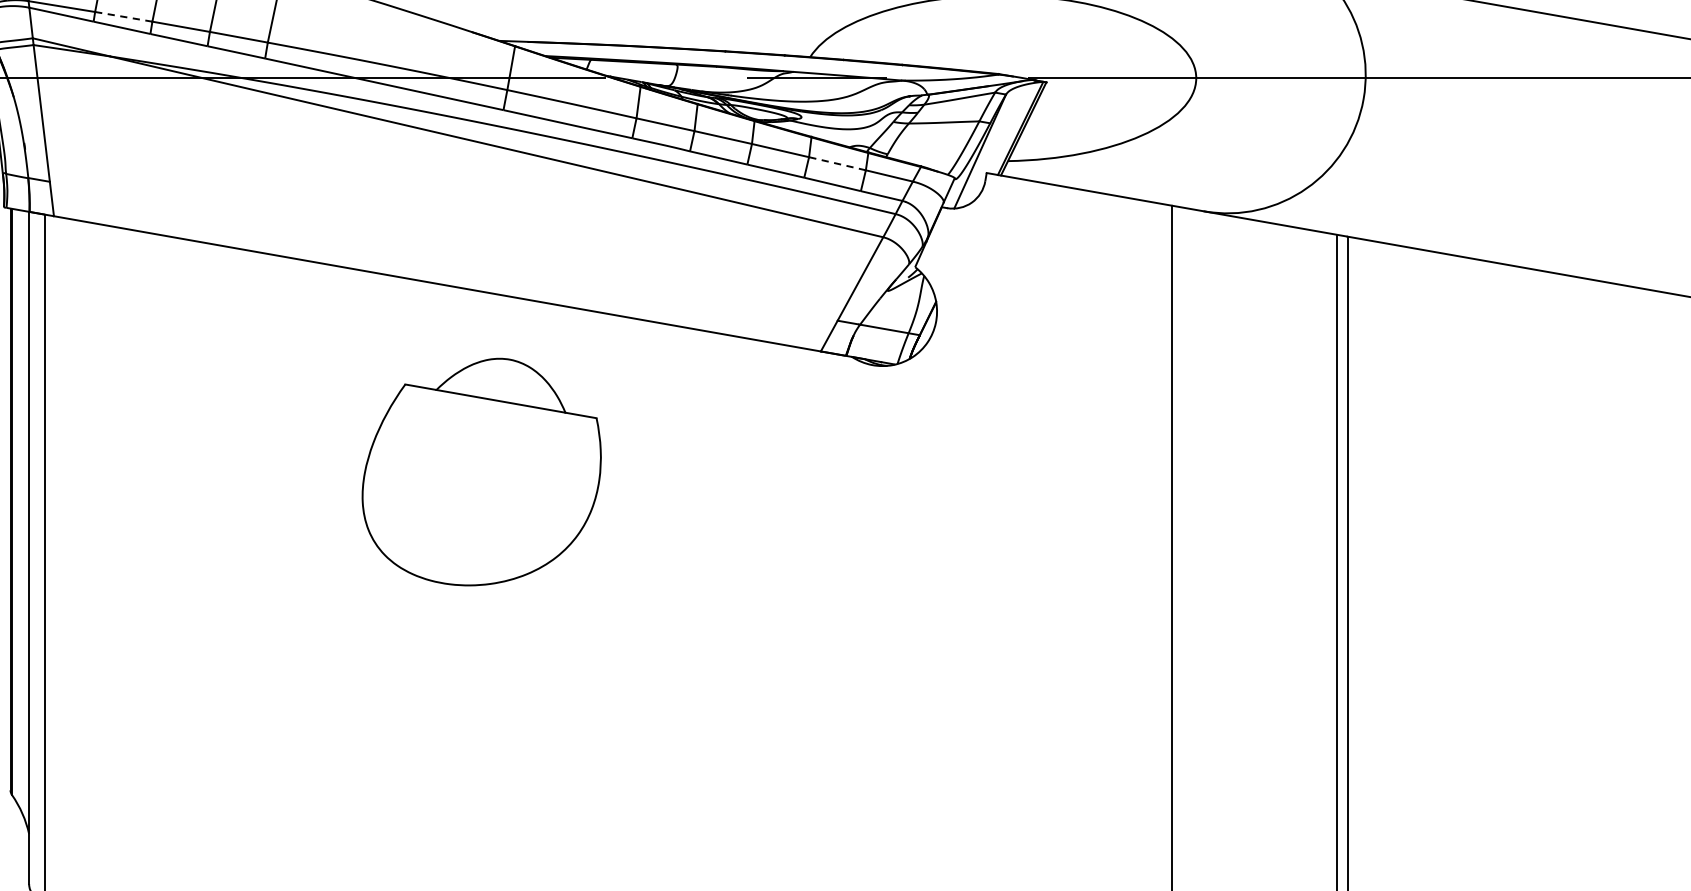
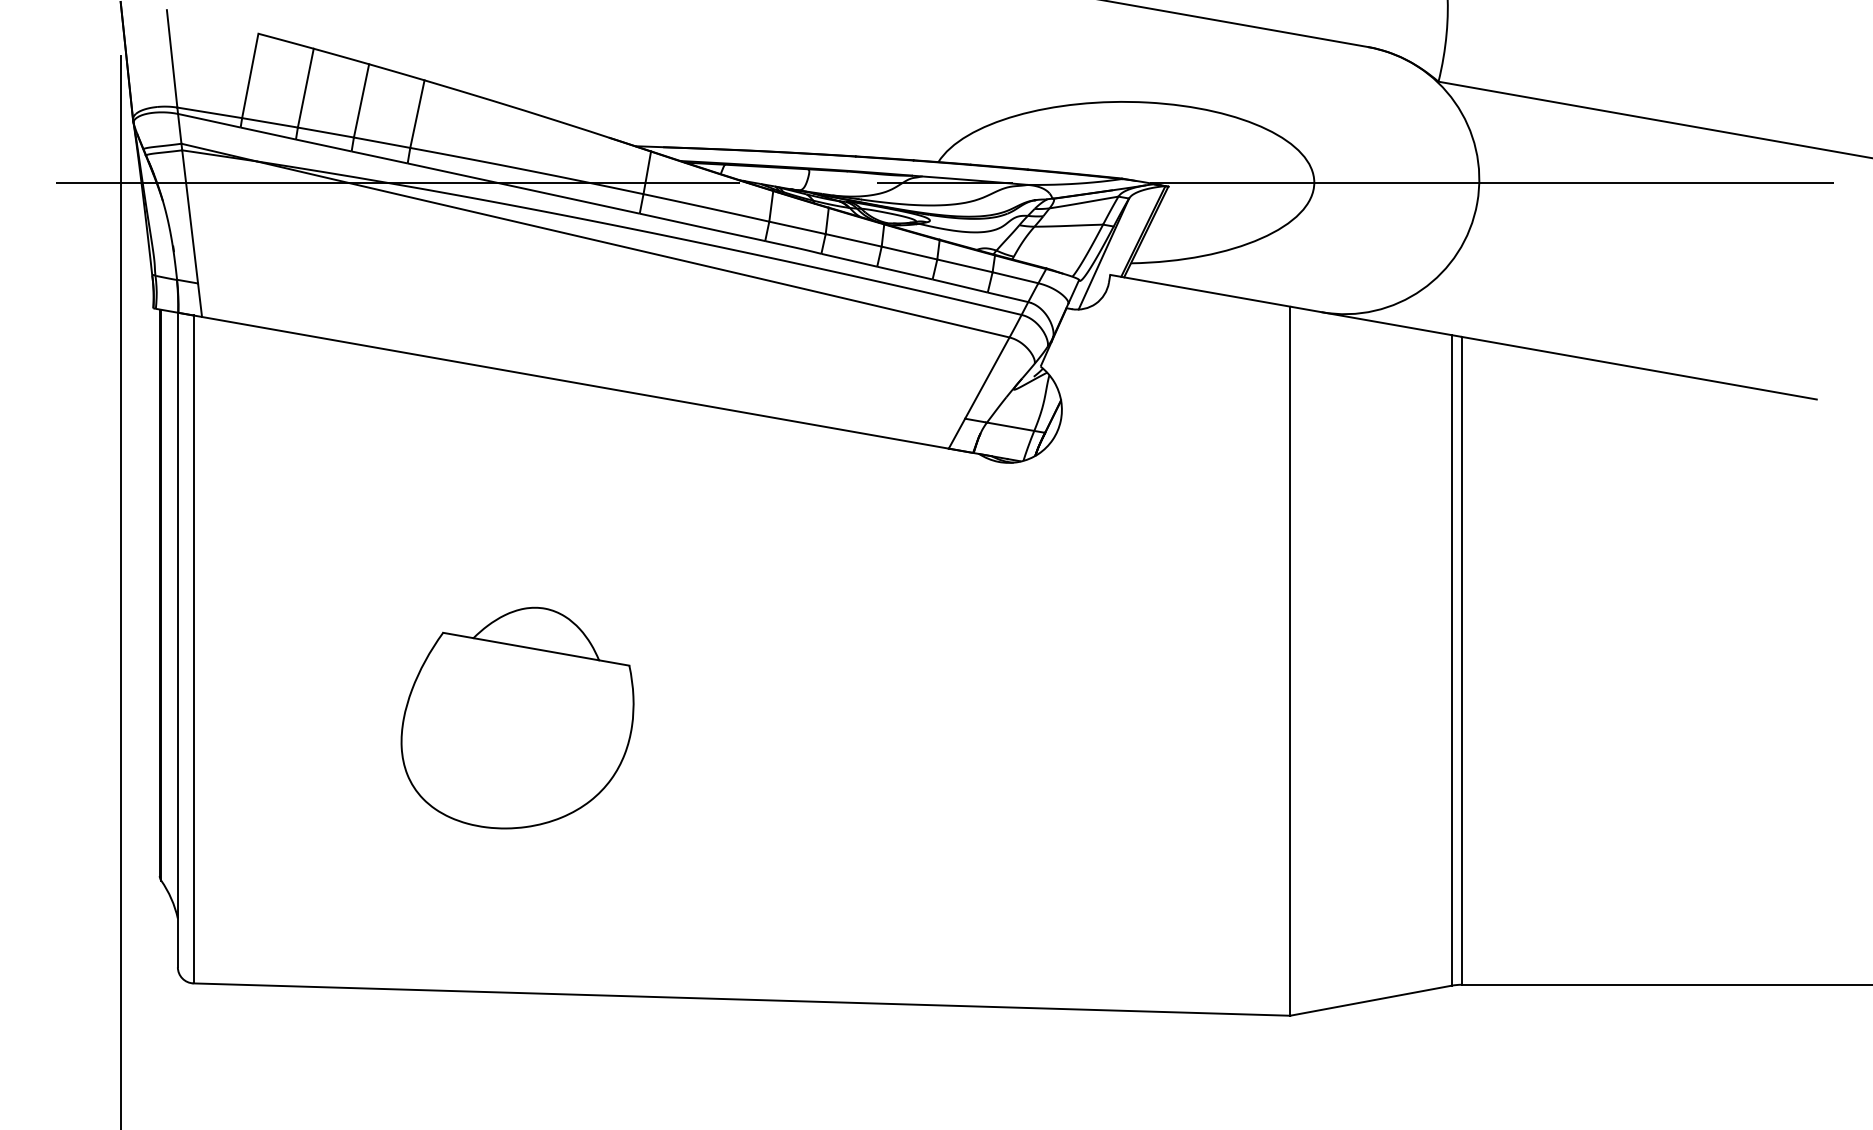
line: (123, 16) -> (269, 122), dashed -> solid
line: (837, 163) -> (964, 265), dashed -> solid
part: (481, 471) -> (517, 717), moved

